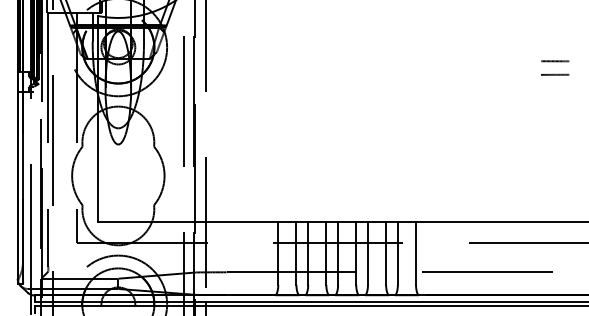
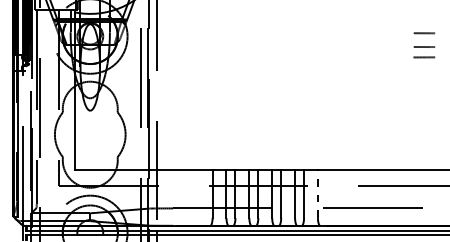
line: (555, 43) -> (424, 33), added
line: (416, 253) -> (318, 194), solid -> dashed

